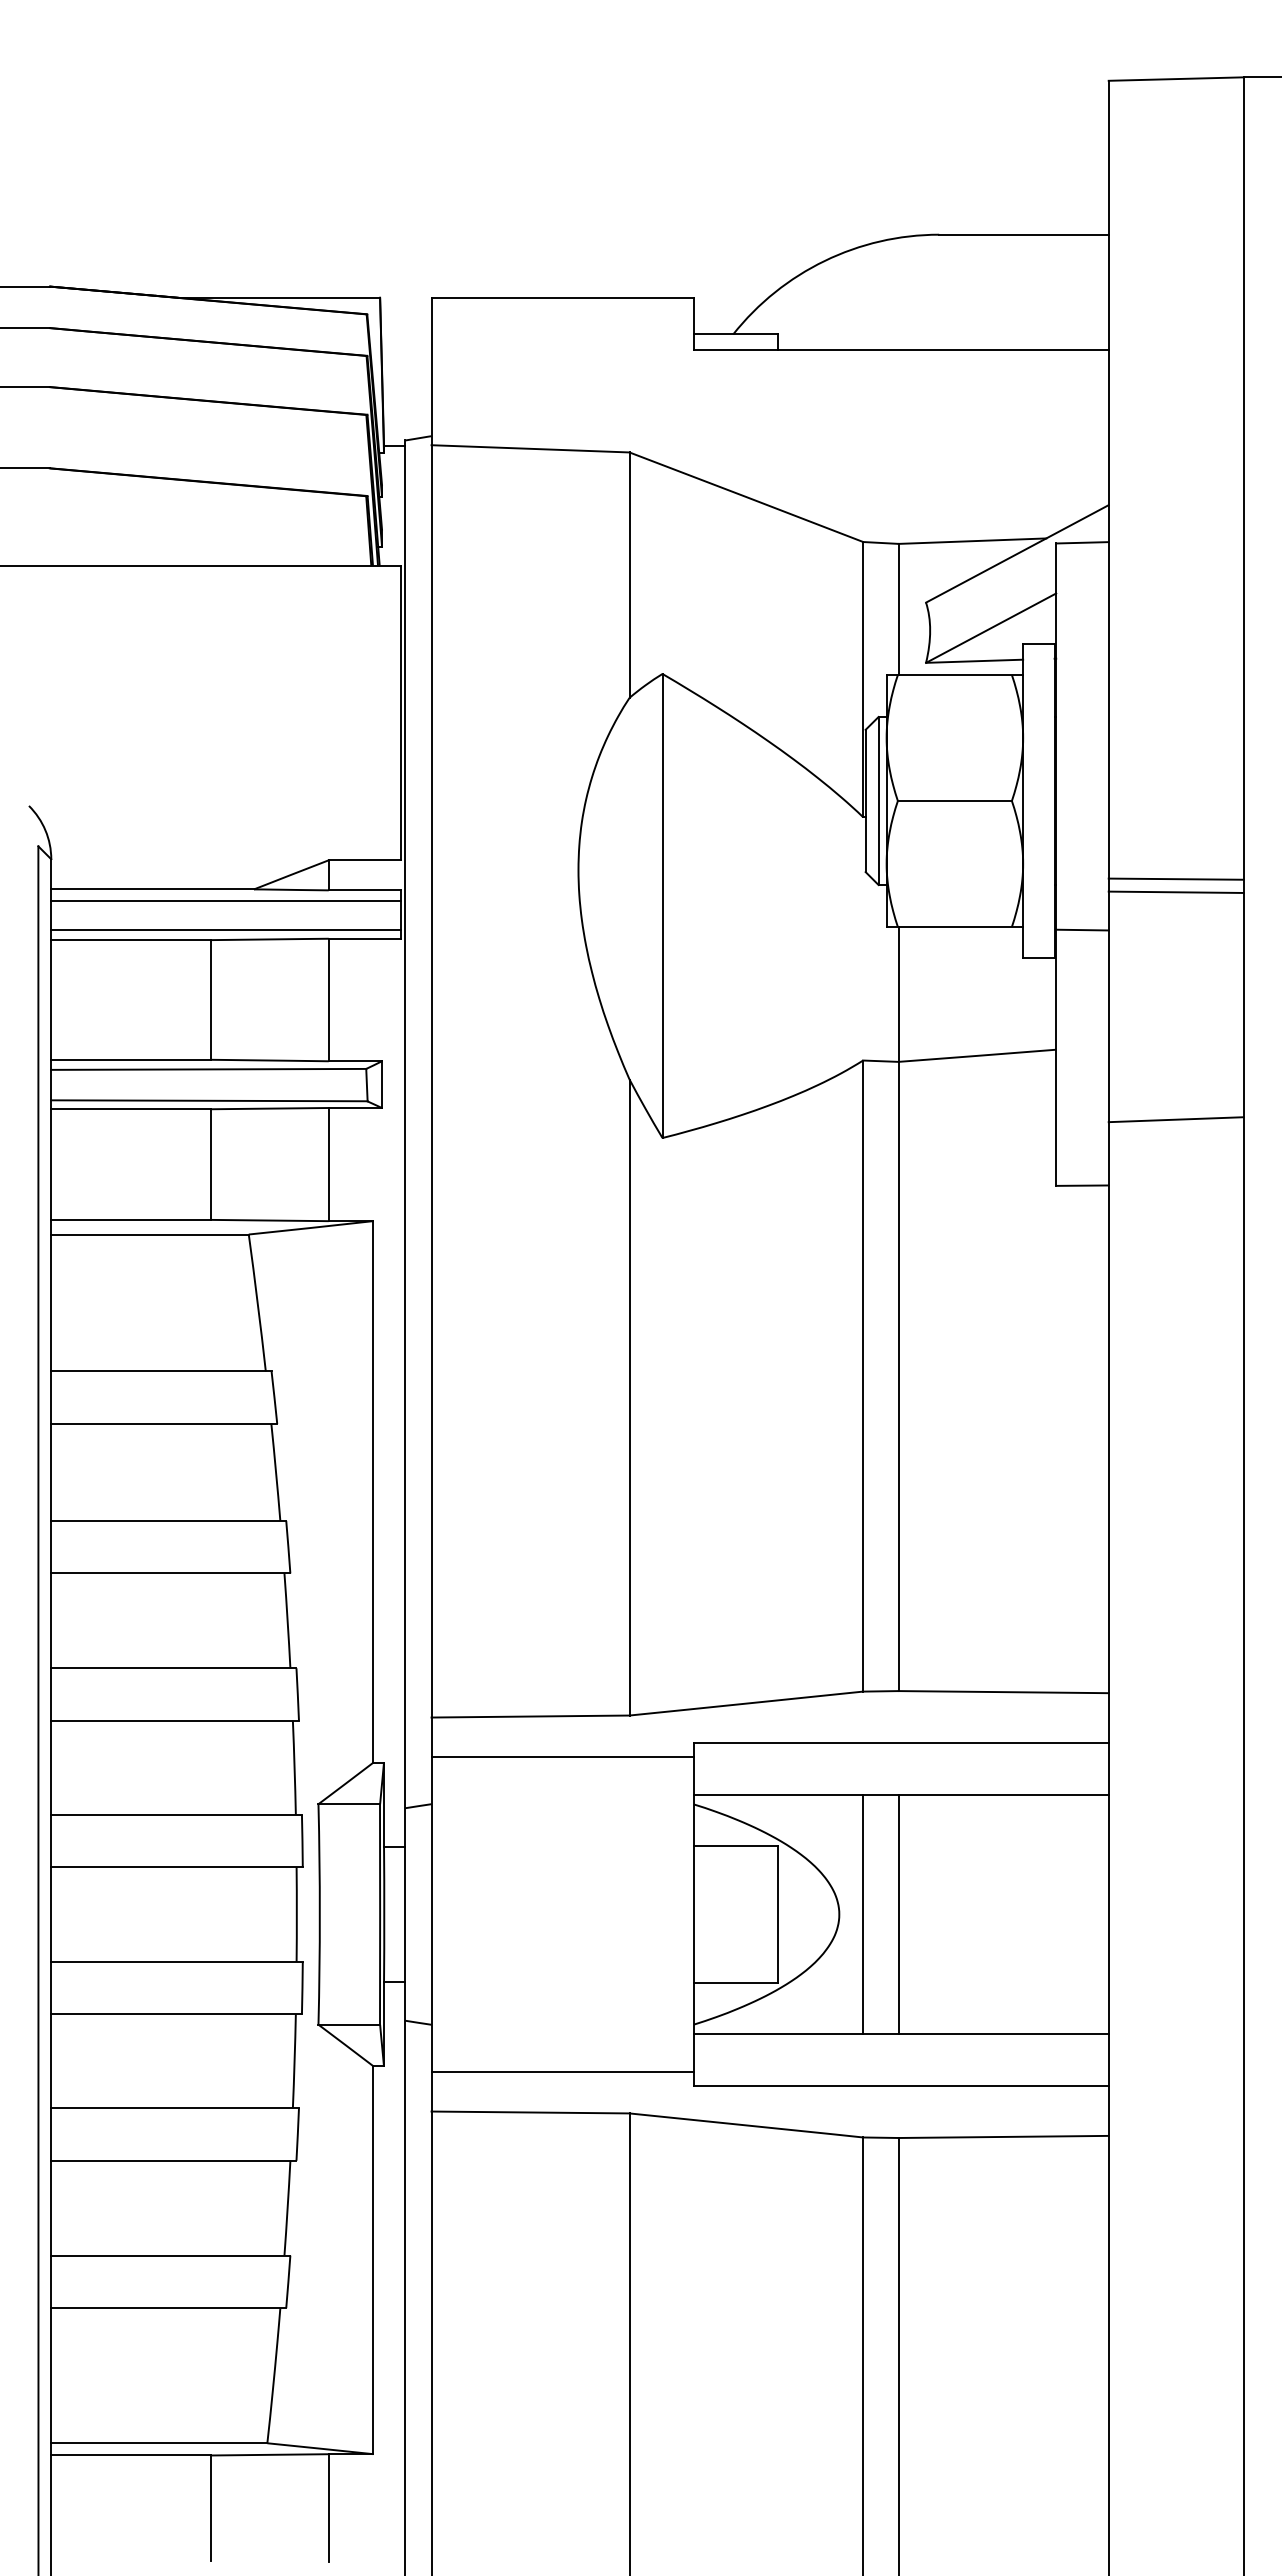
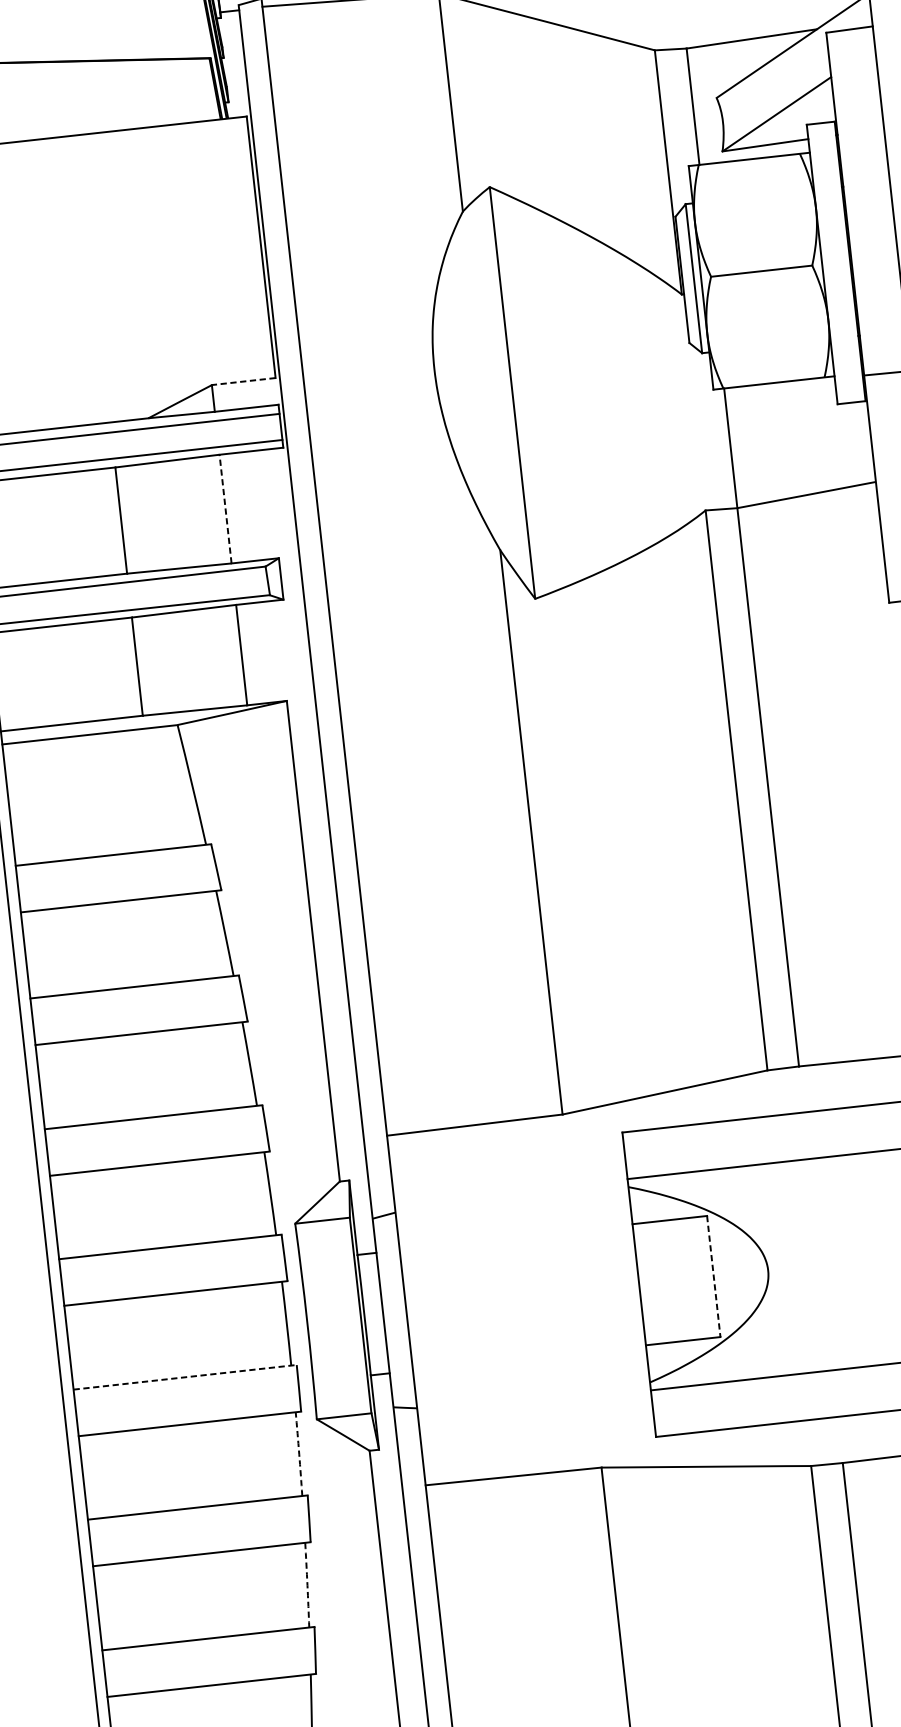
line: (364, 860) -> (243, 381), solid -> dashed
line: (328, 999) -> (225, 508), solid -> dashed
line: (562, 1757) -> (507, 1158), removed
line: (778, 1914) -> (714, 1276), solid -> dashed
line: (863, 1914) -> (789, 1268), removed
line: (898, 1914) -> (820, 1264), removed
line: (177, 1961) -> (185, 1377), solid -> dashed
arc: (294, 2061) -> (299, 1454), solid -> dashed
line: (562, 2071) -> (537, 1436), removed
arc: (287, 2208) -> (307, 1585), solid -> dashed

